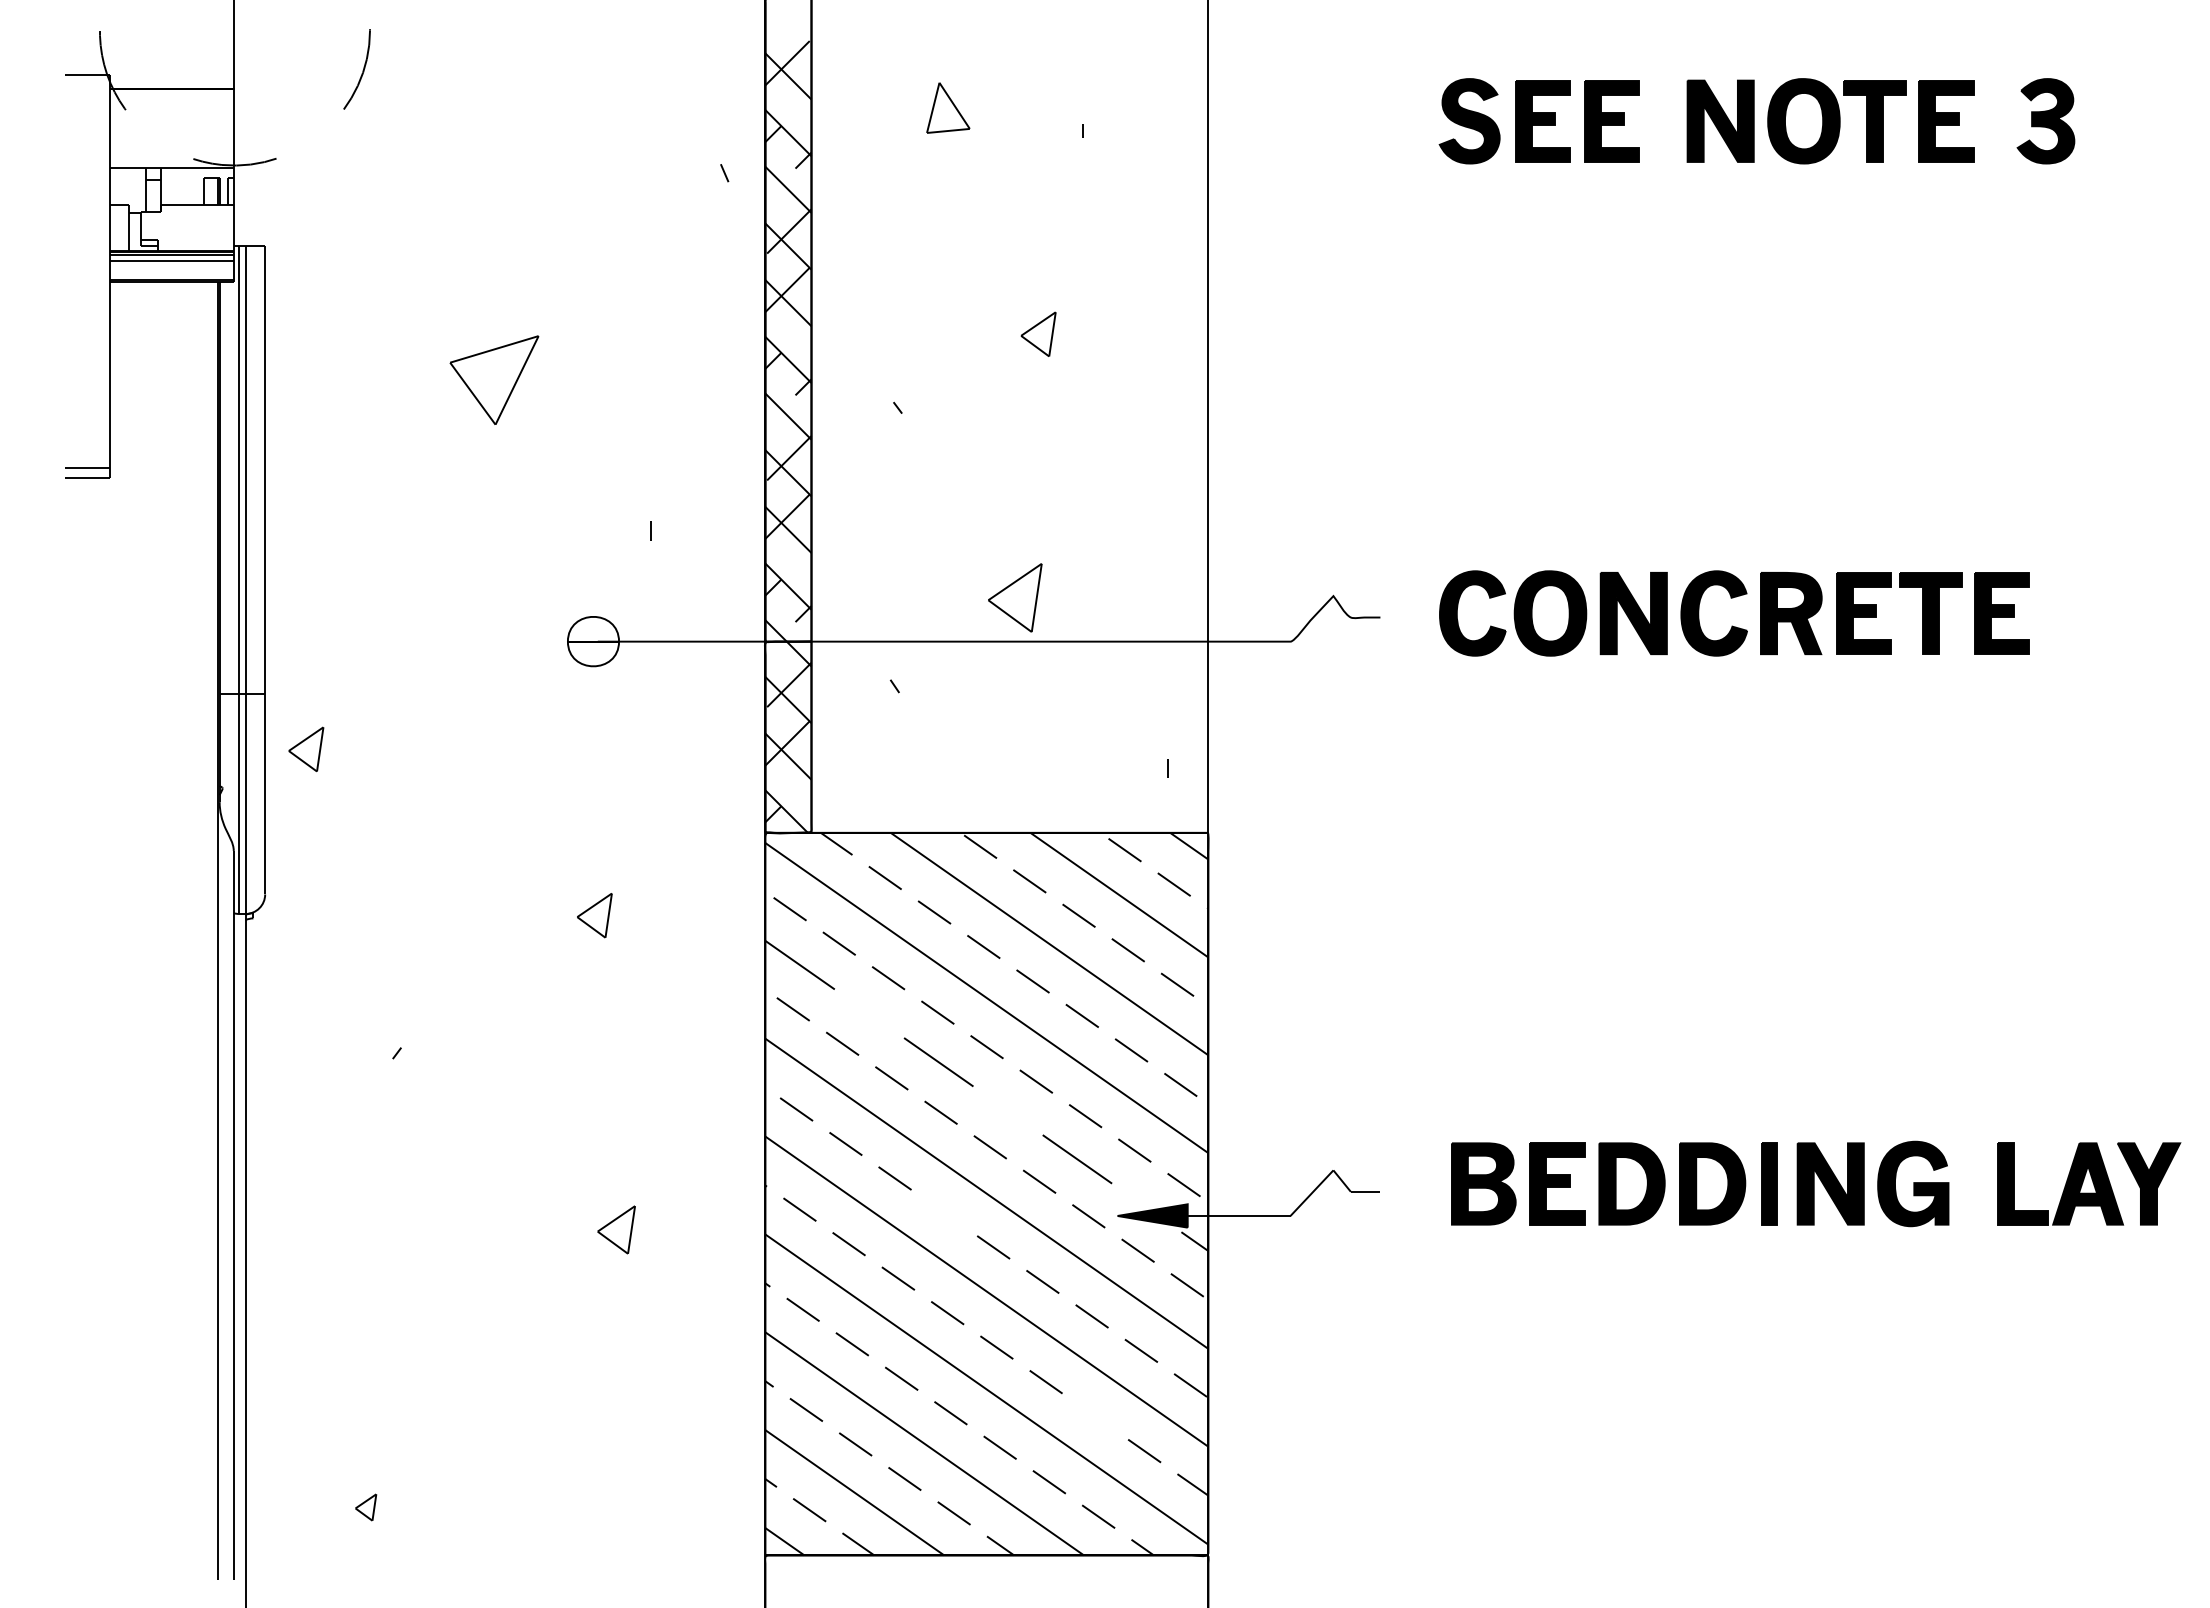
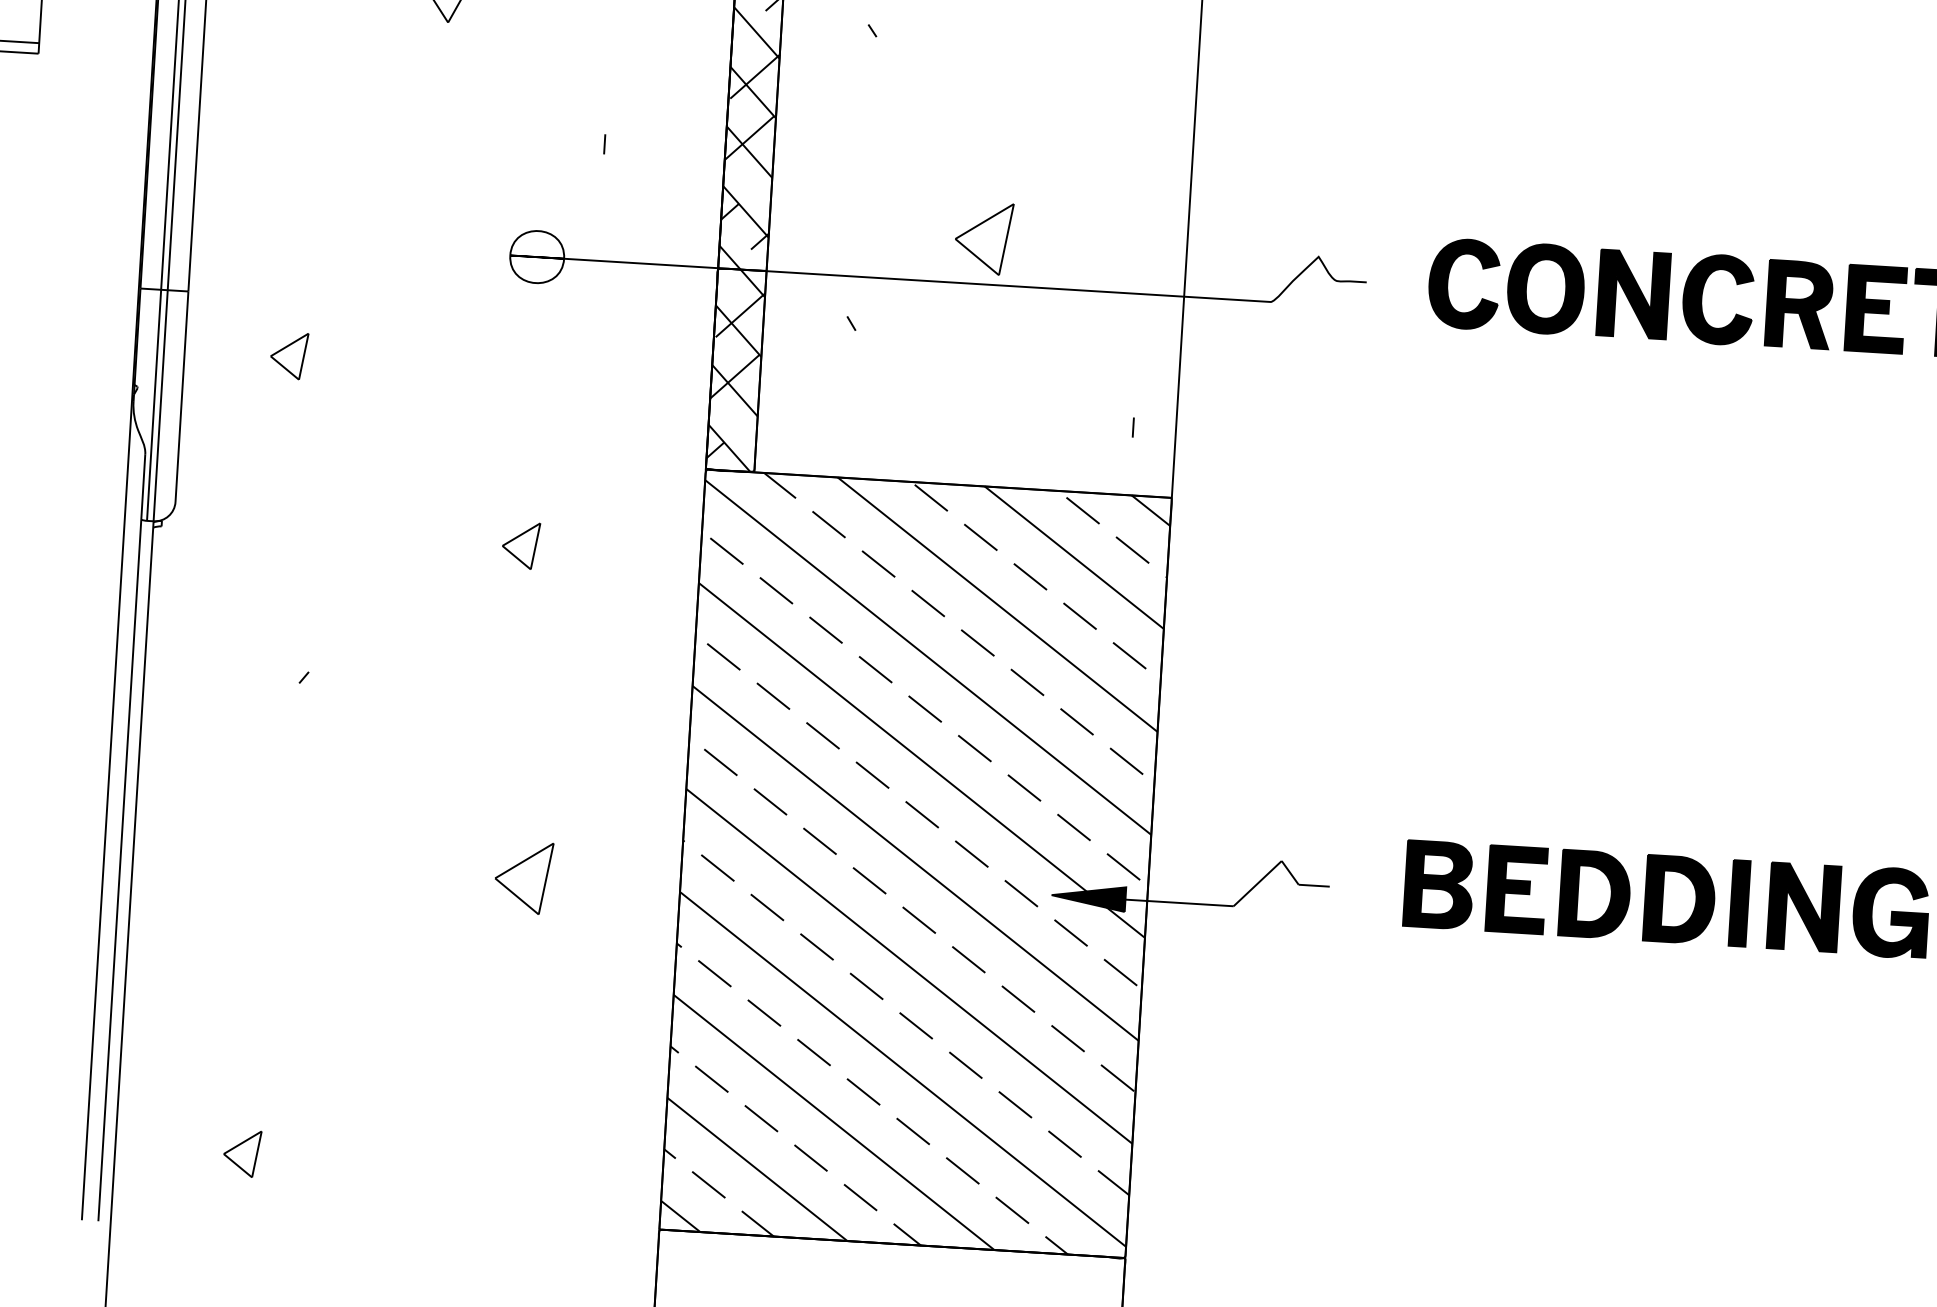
part: (306, 749) -> (289, 355), moved
line: (987, 1096) -> (922, 761), dashed -> solid
line: (944, 1212) -> (869, 880), added
part: (616, 1229) -> (523, 877), size x1.43
line: (1095, 1416) -> (1015, 1104), added
part: (365, 1507) -> (241, 1153), size x1.67

